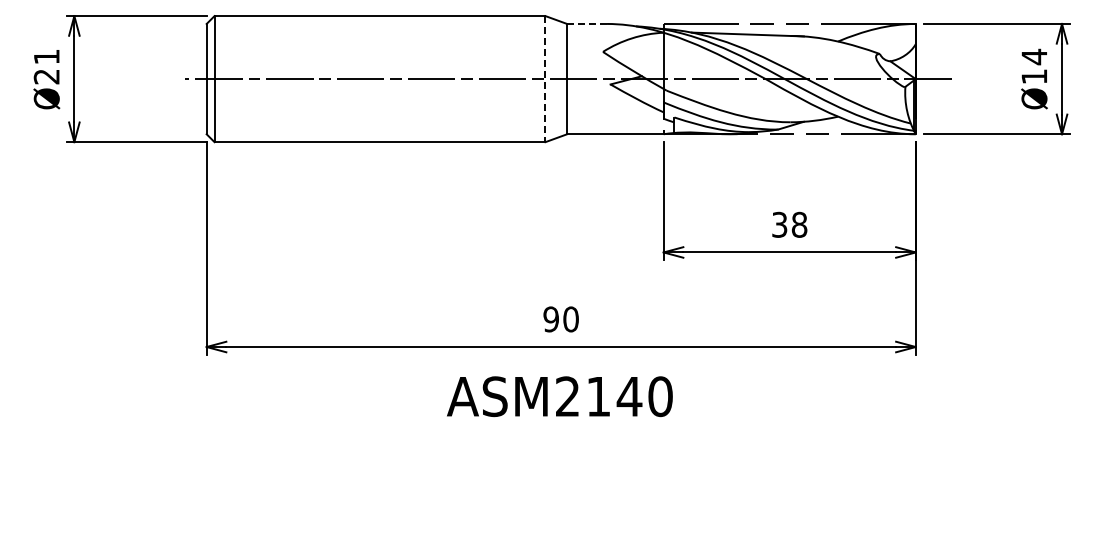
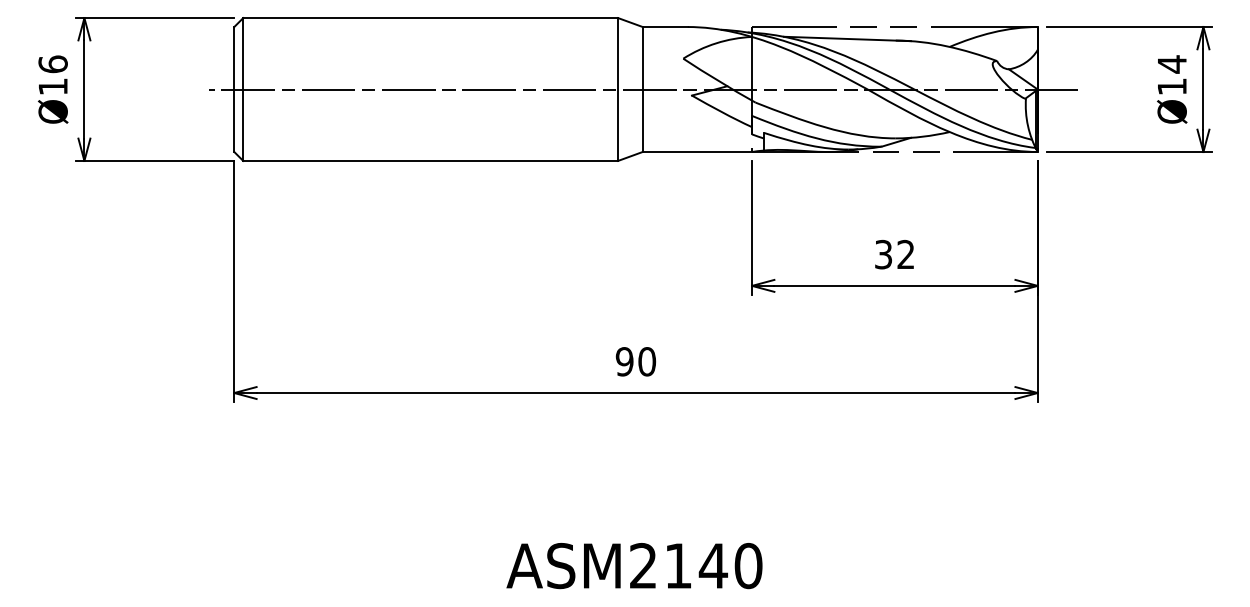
line: (587, 23) -> (665, 26), dashed -> solid
text: (46, 66) -> (52, 75), Ø21 -> Ø16
line: (545, 79) -> (618, 89), dashed -> solid
text: (799, 224) -> (905, 254), 38 -> 32
text: (559, 396) -> (634, 565), moved

